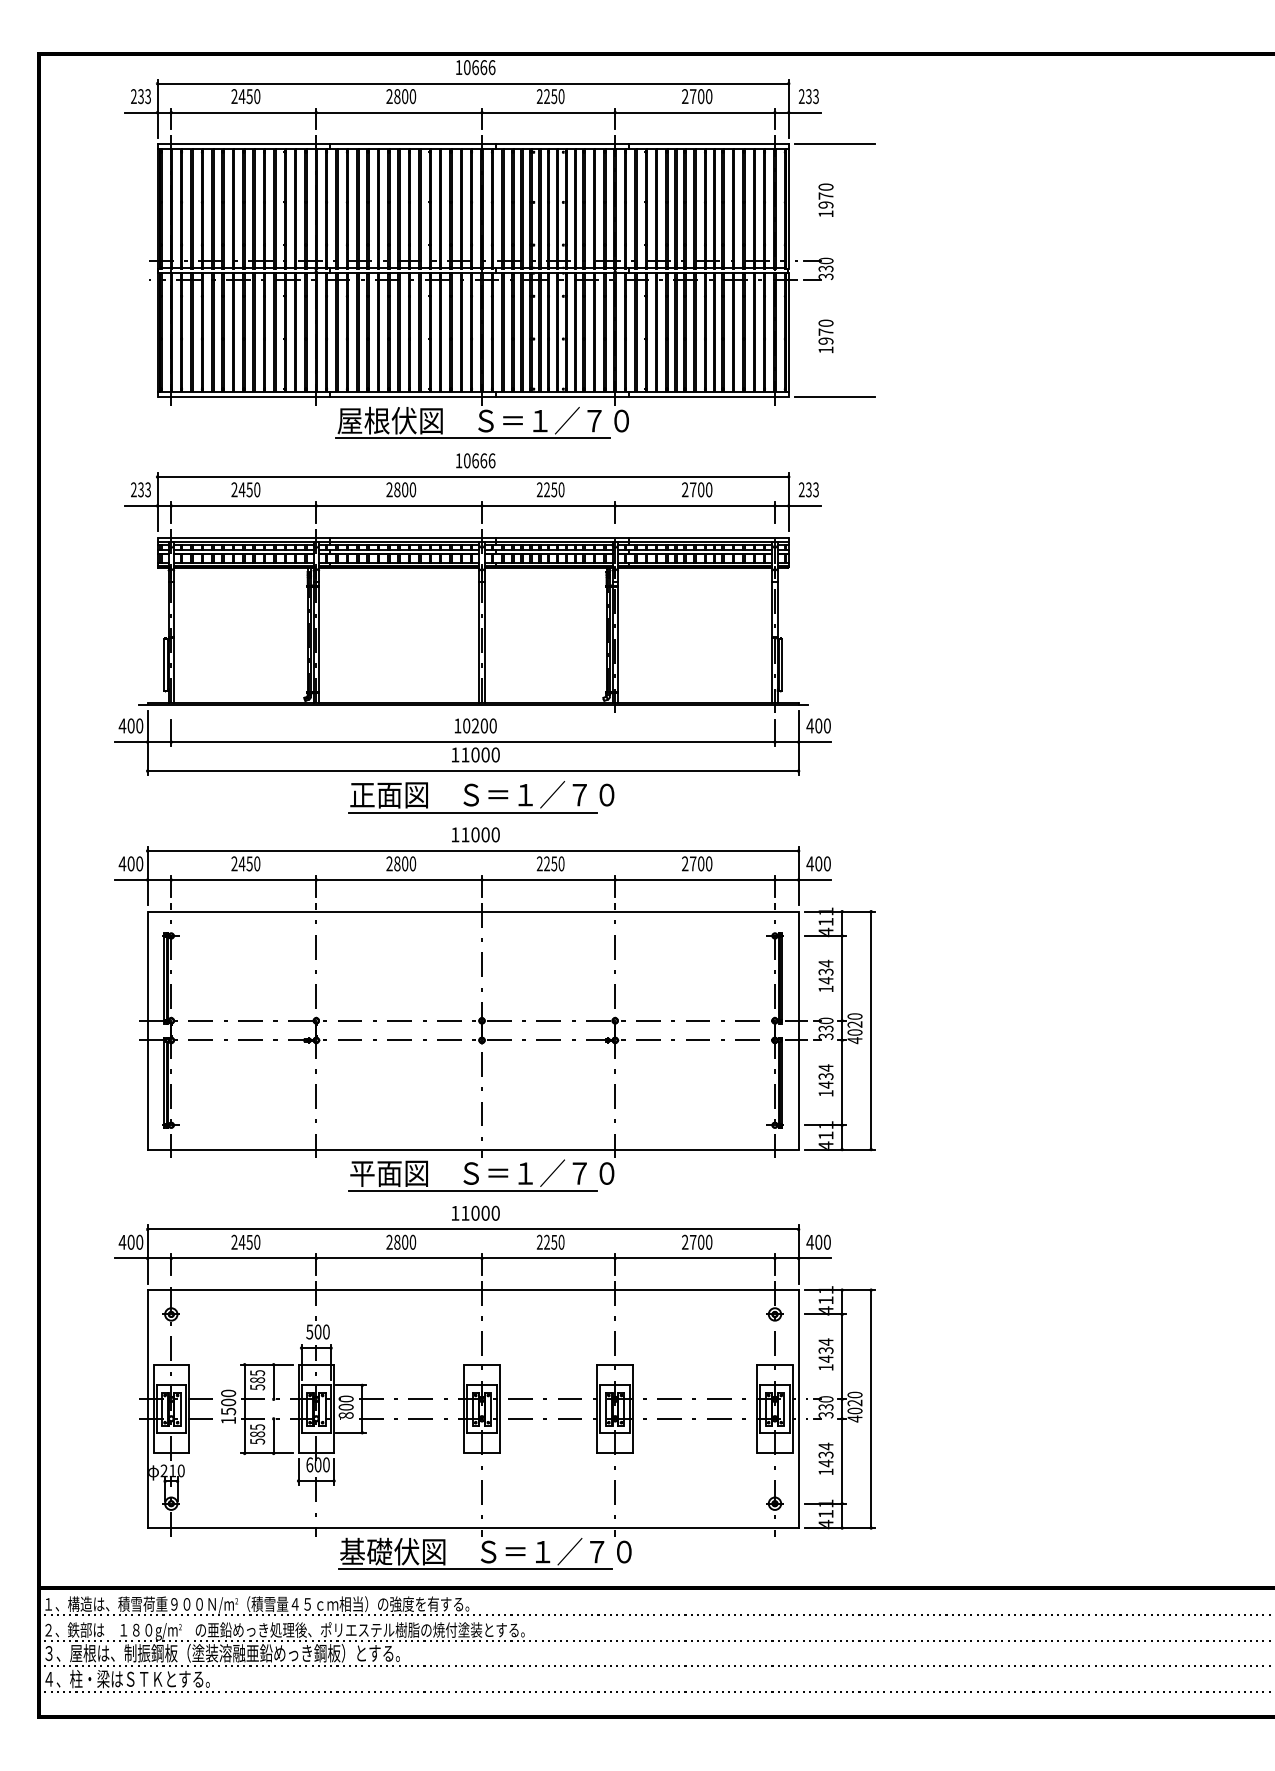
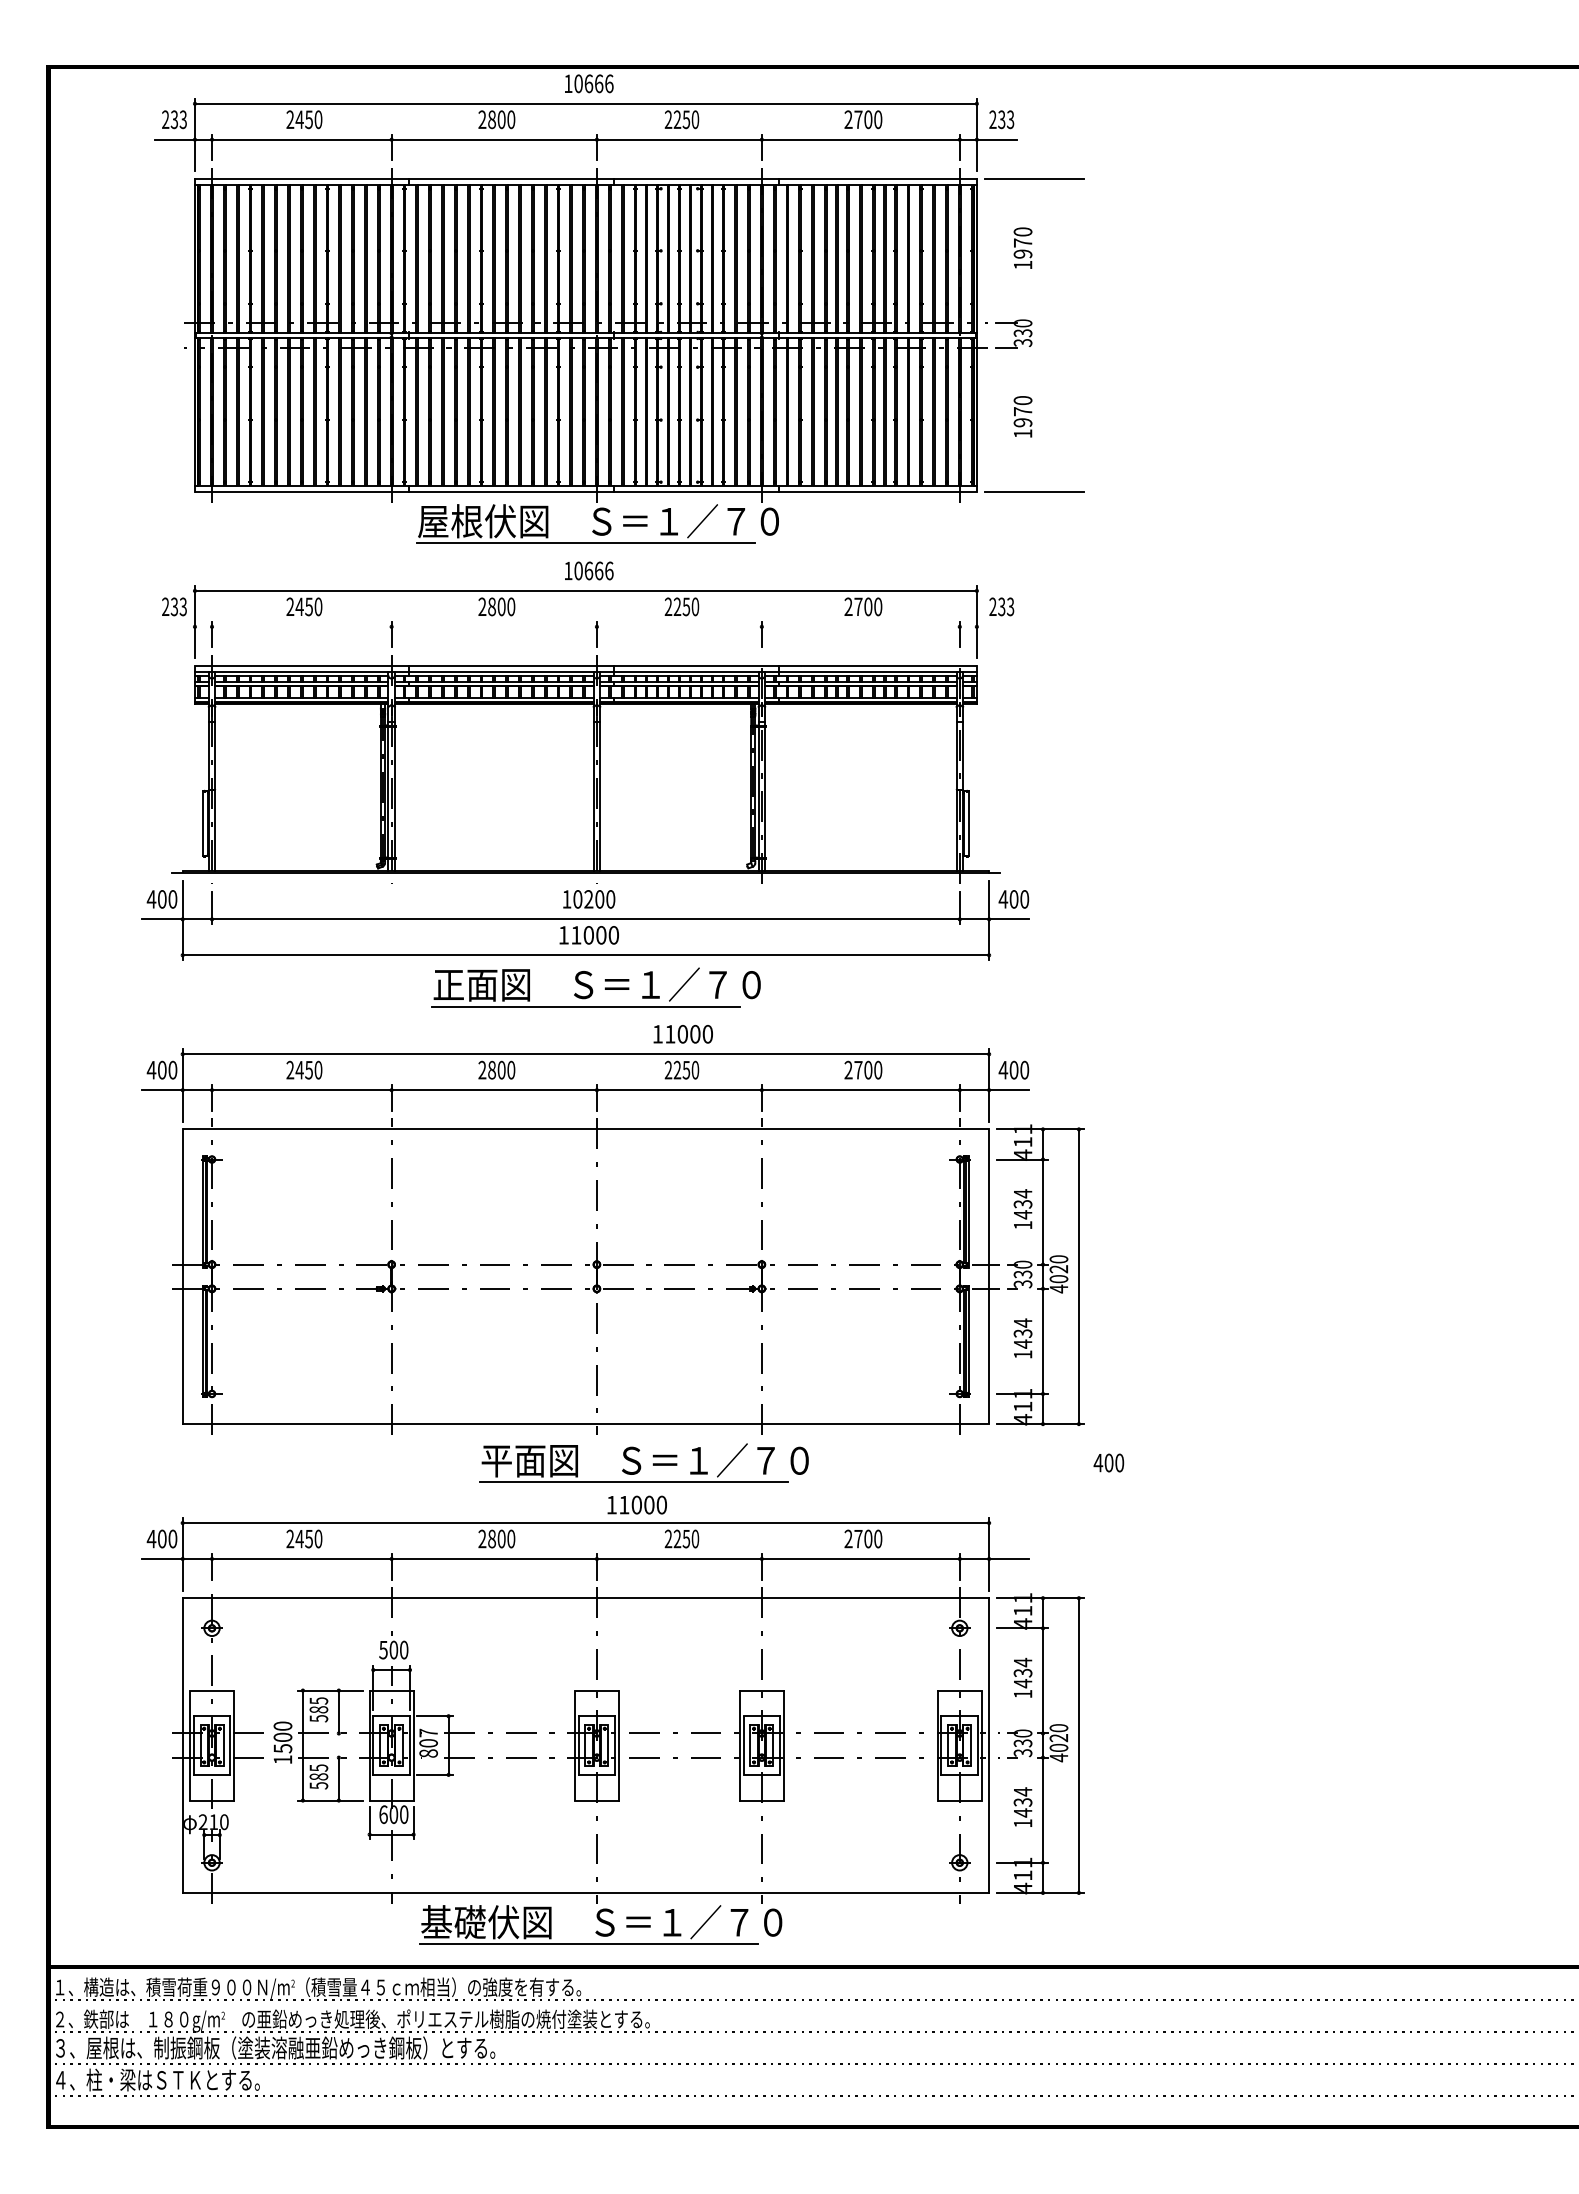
line: (472, 505) -> (585, 626), removed
text: (475, 835) -> (682, 1034), moved
part: (480, 1174) -> (643, 1462), moved
text: (475, 1212) -> (636, 1504), moved
text: (818, 1241) -> (1108, 1462), moved
text: (346, 1398) -> (428, 1732), 800 -> 807

